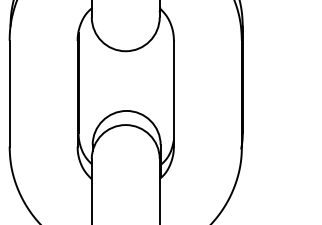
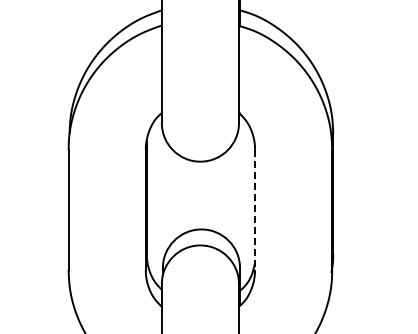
line: (174, 93) -> (255, 209), solid -> dashed

